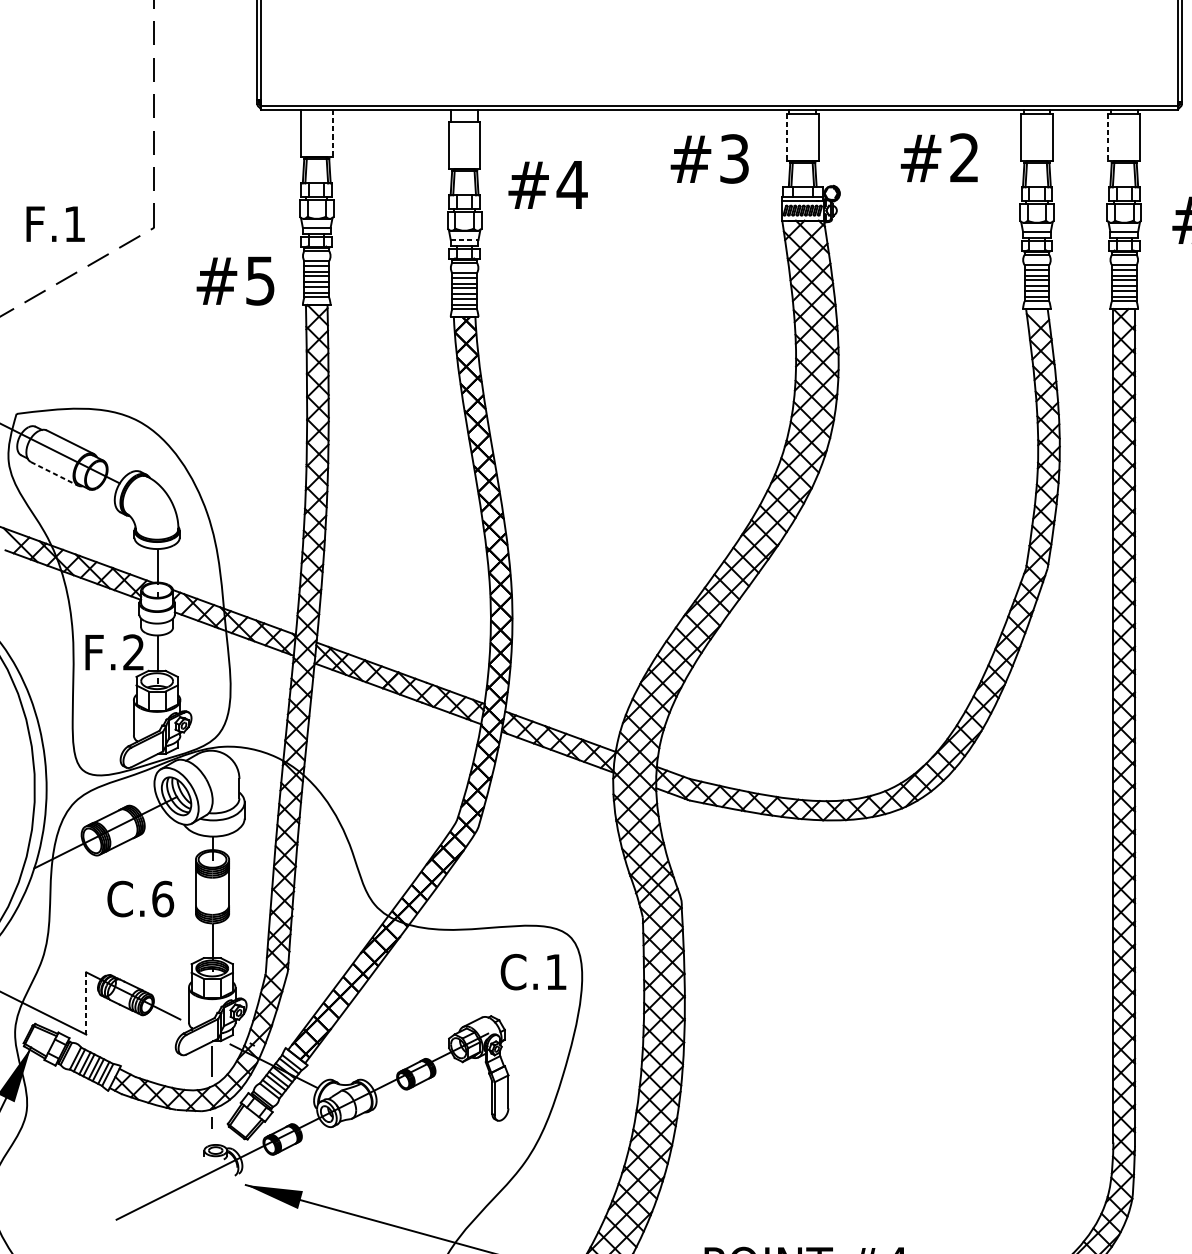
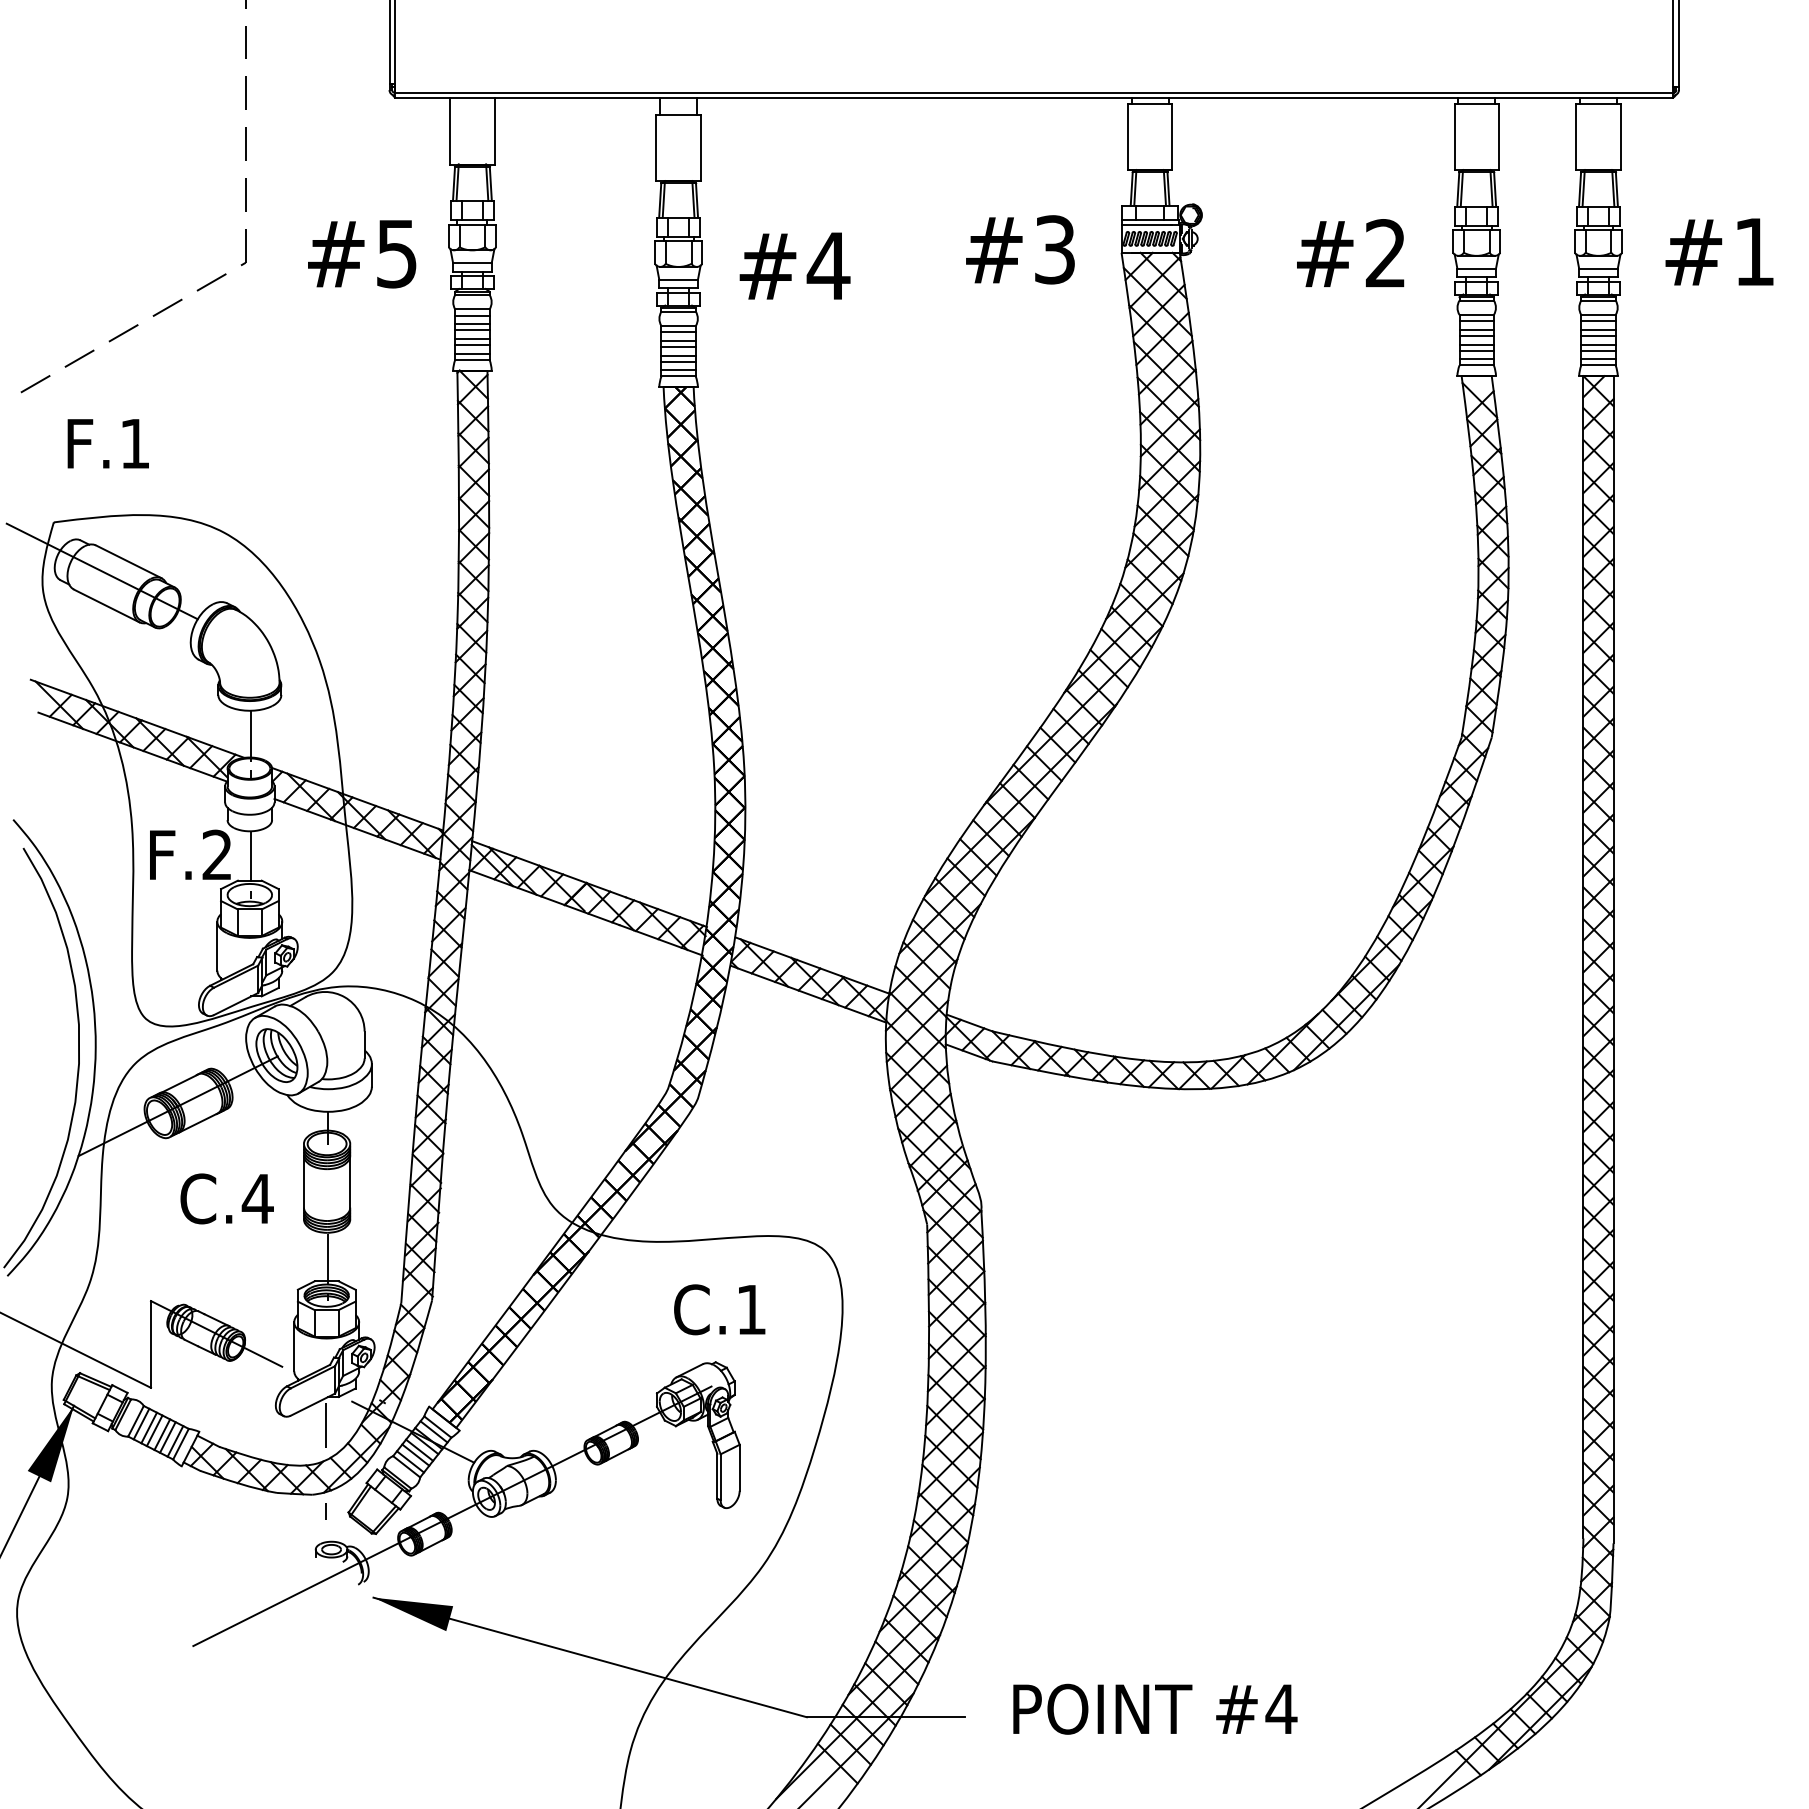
line: (332, 133) -> (494, 131), dashed -> solid
line: (786, 137) -> (1127, 137), dashed -> solid
line: (1108, 137) -> (1576, 137), dashed -> solid
text: (939, 157) -> (1350, 252), moved
text: (709, 158) -> (1020, 249), moved
text: (547, 184) -> (794, 265), moved
text: (55, 223) -> (107, 443), moved
line: (465, 239) -> (679, 279), dashed -> solid
text: (235, 281) -> (362, 254), moved
line: (54, 473) -> (106, 605), dashed -> solid
text: (162, 898) -> (257, 1198), C.6 -> C.4
text: (533, 971) -> (719, 1309), moved
line: (86, 1002) -> (151, 1343), dashed -> solid

